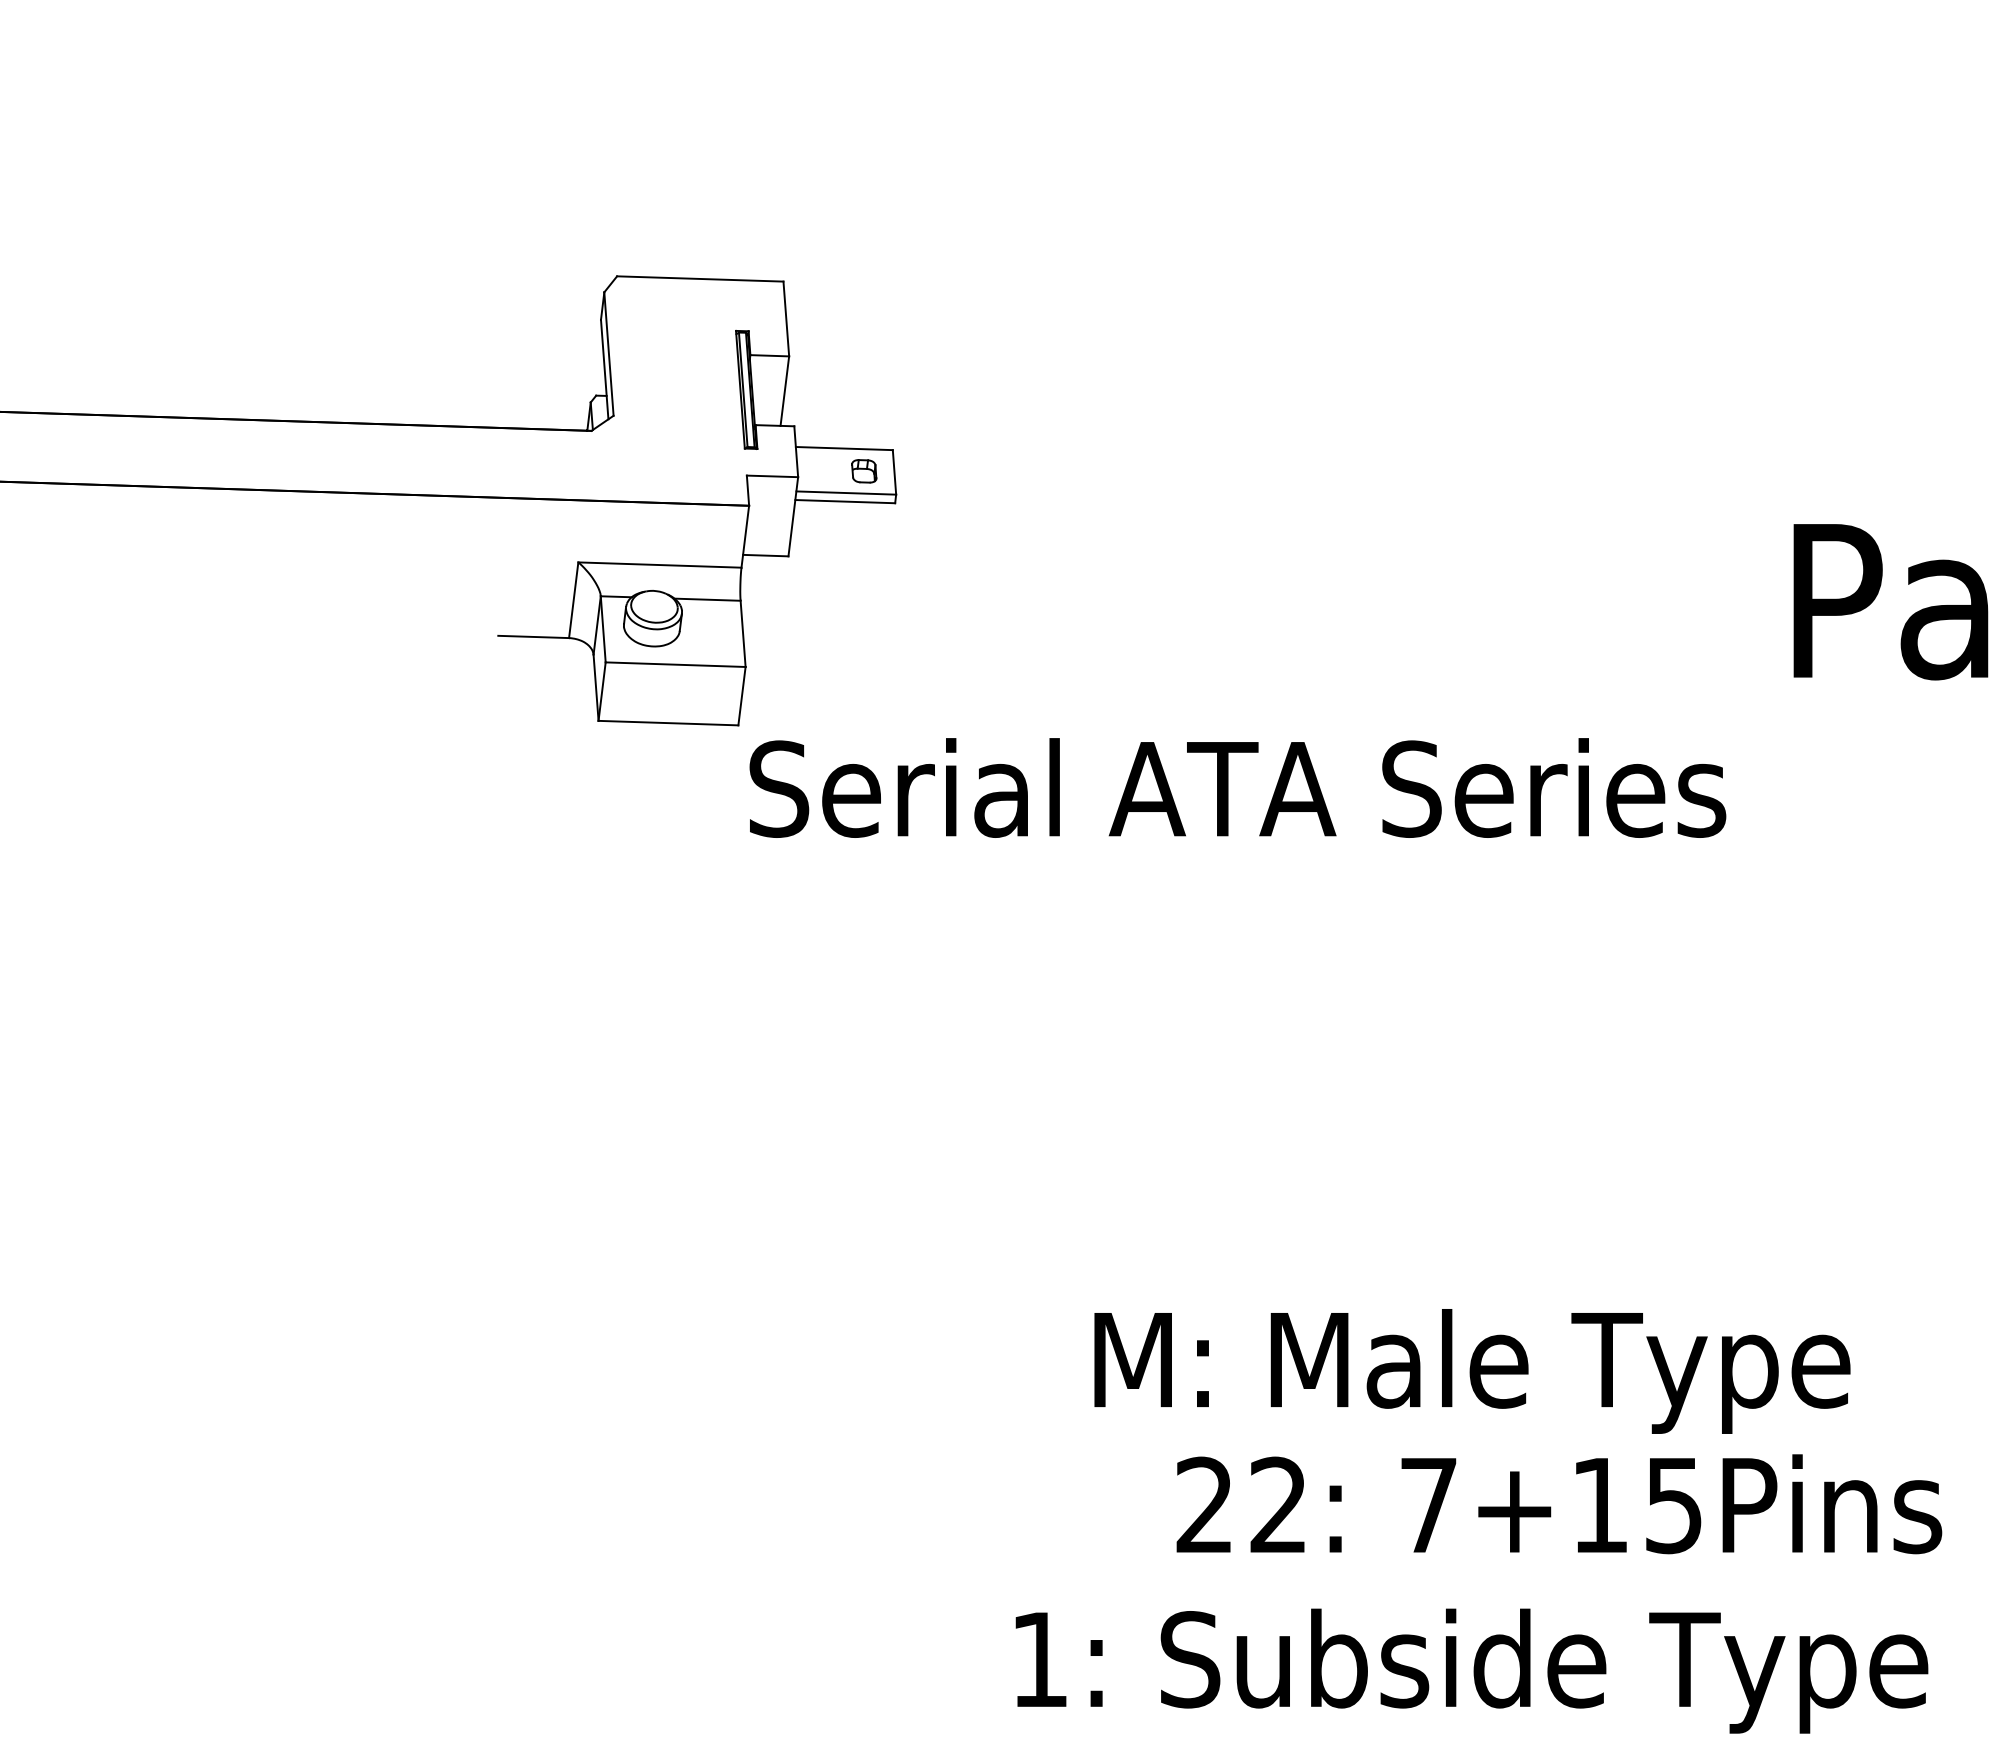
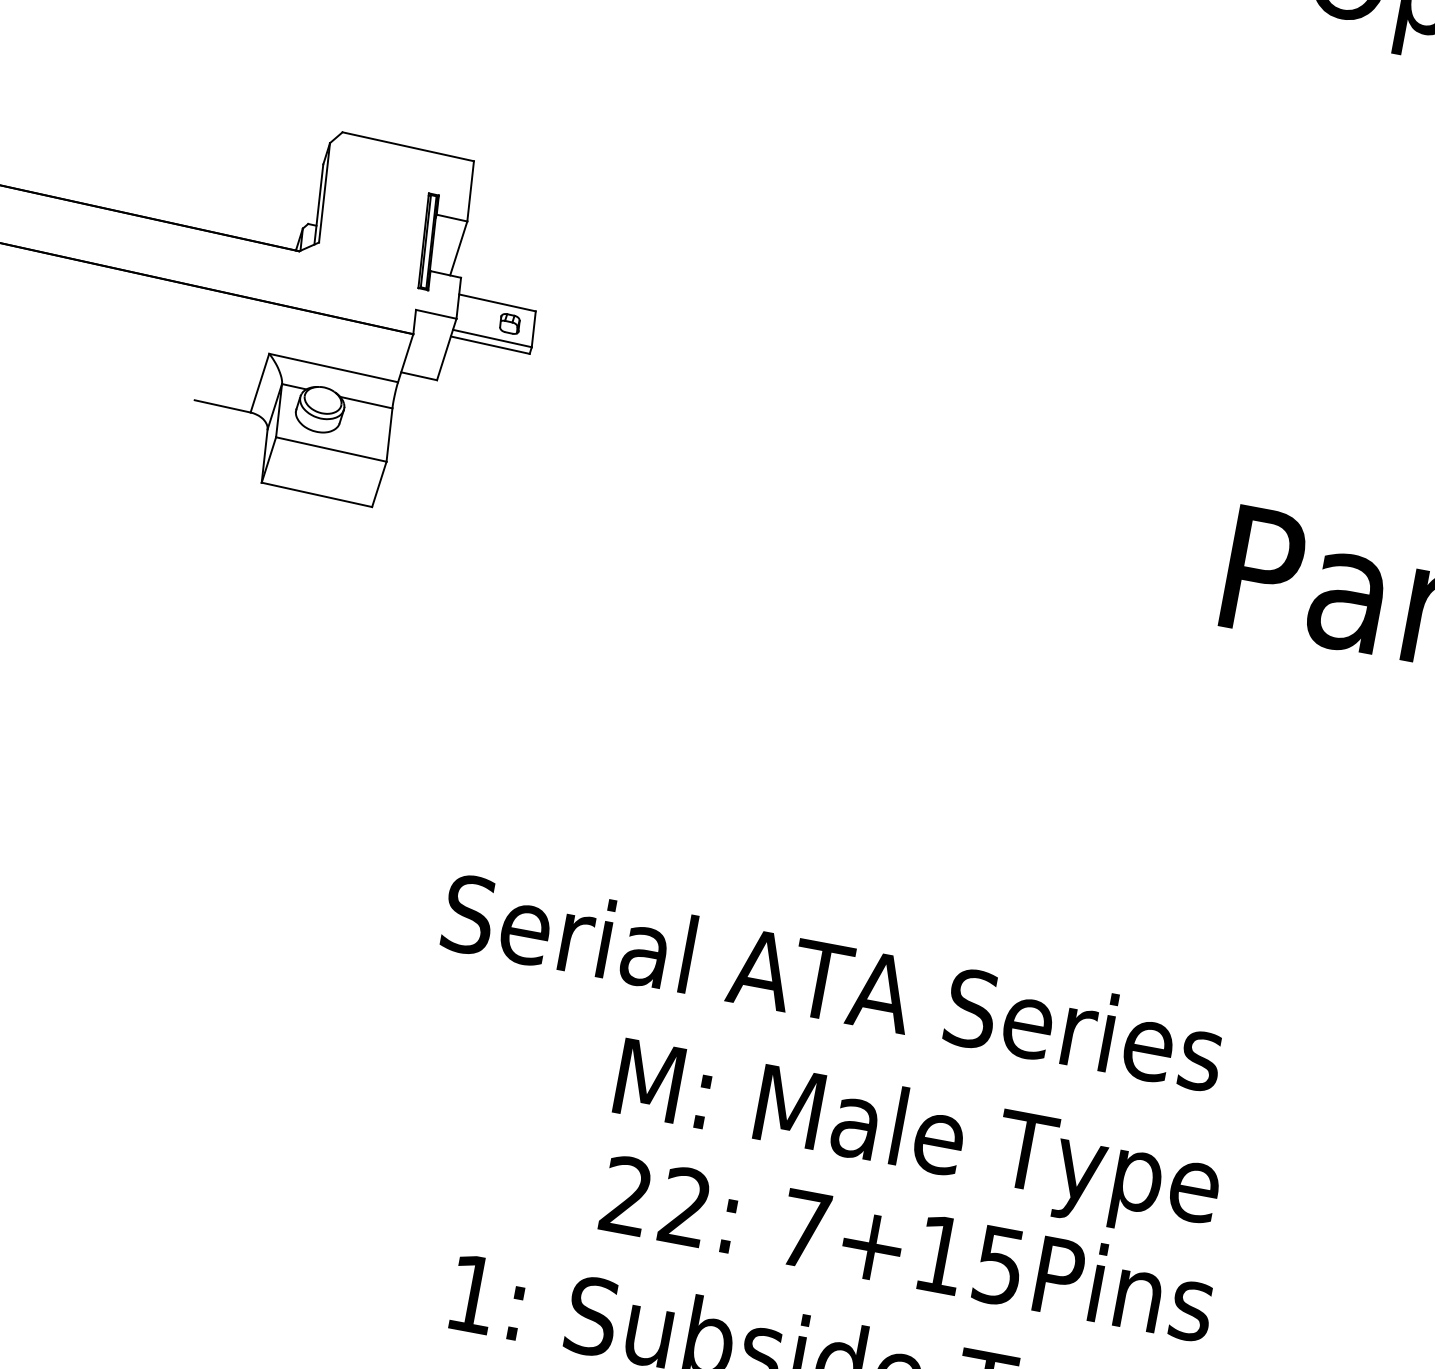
text: (1237, 787) -> (833, 981), moved
text: (1472, 1371) -> (917, 1140), moved

